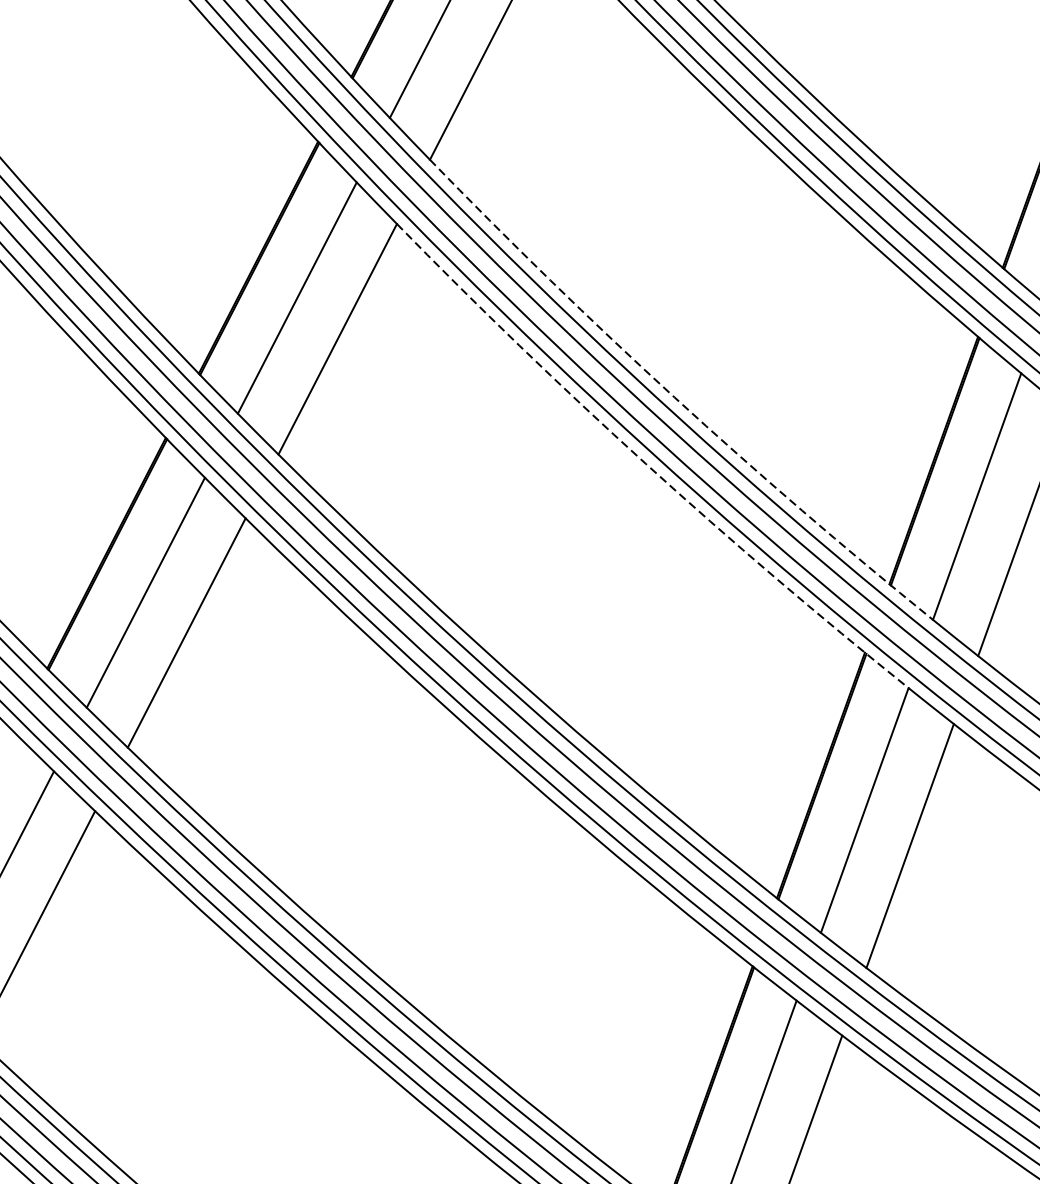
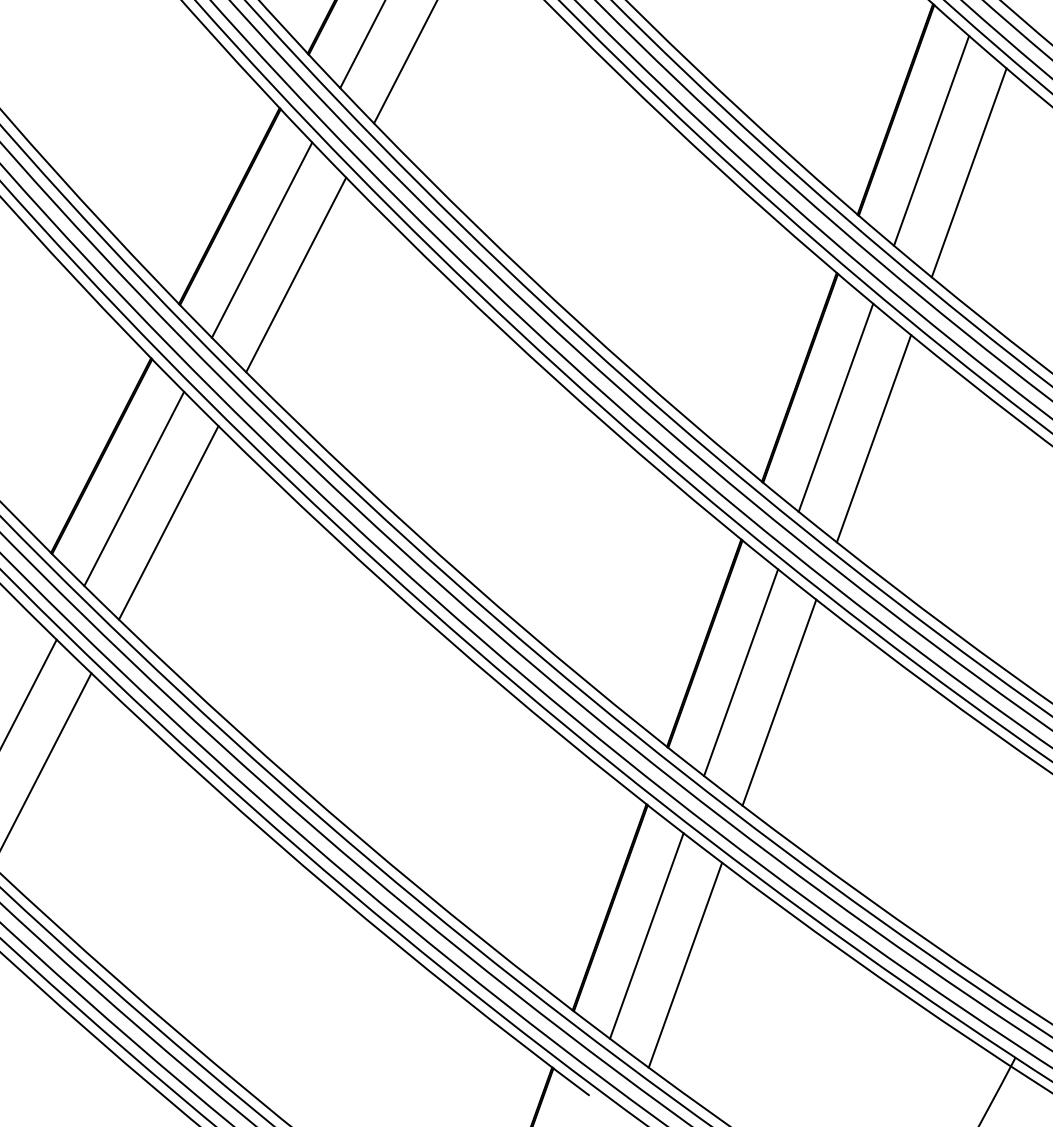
arc: (674, 397) -> (580, 324), dashed -> solid
arc: (646, 464) -> (556, 380), dashed -> solid

